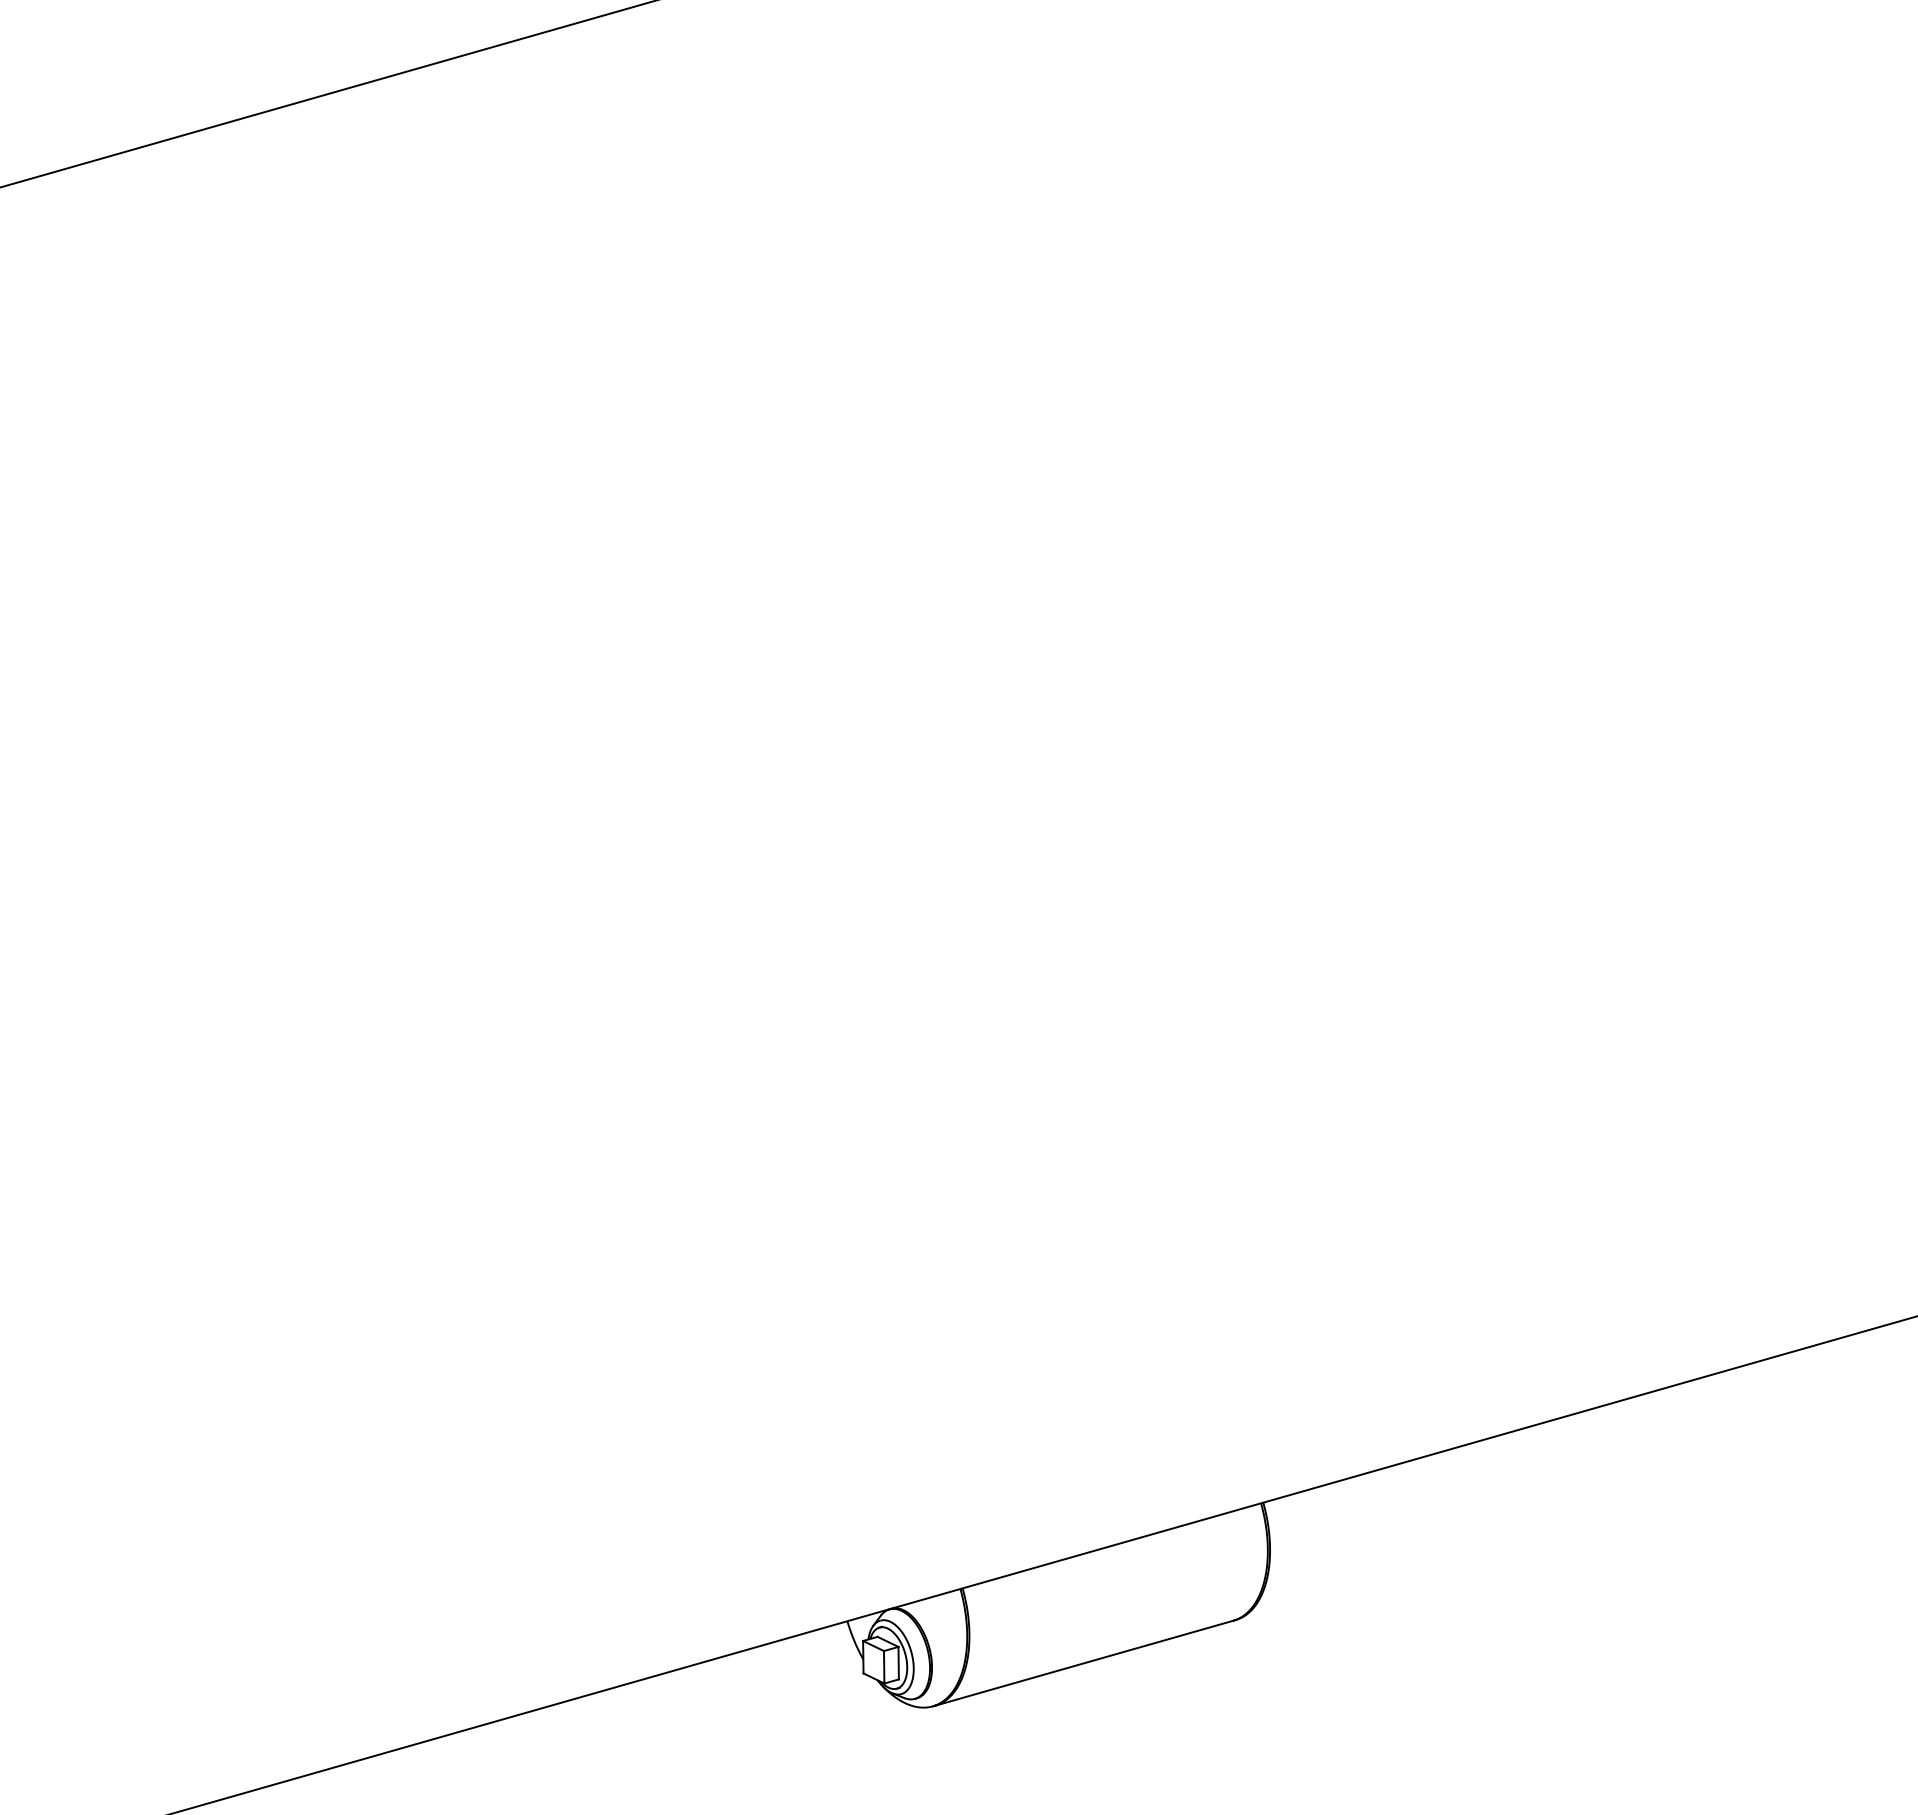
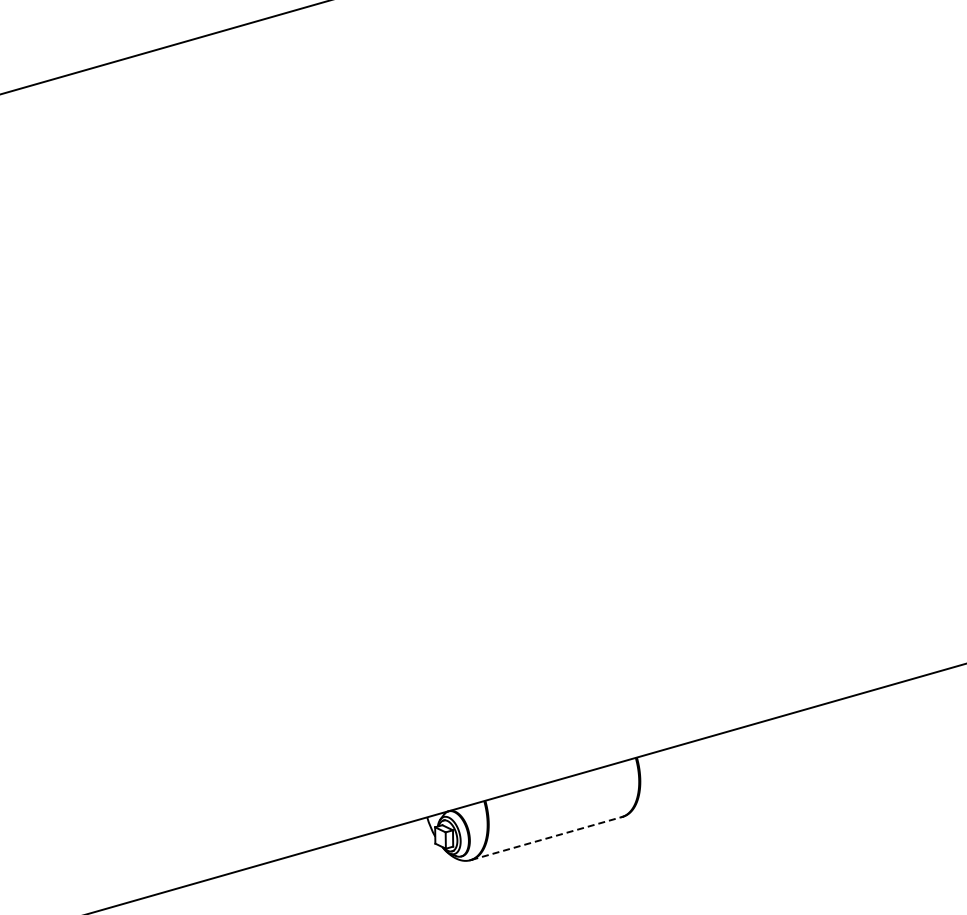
line: (1085, 1663) -> (547, 838), solid -> dashed

